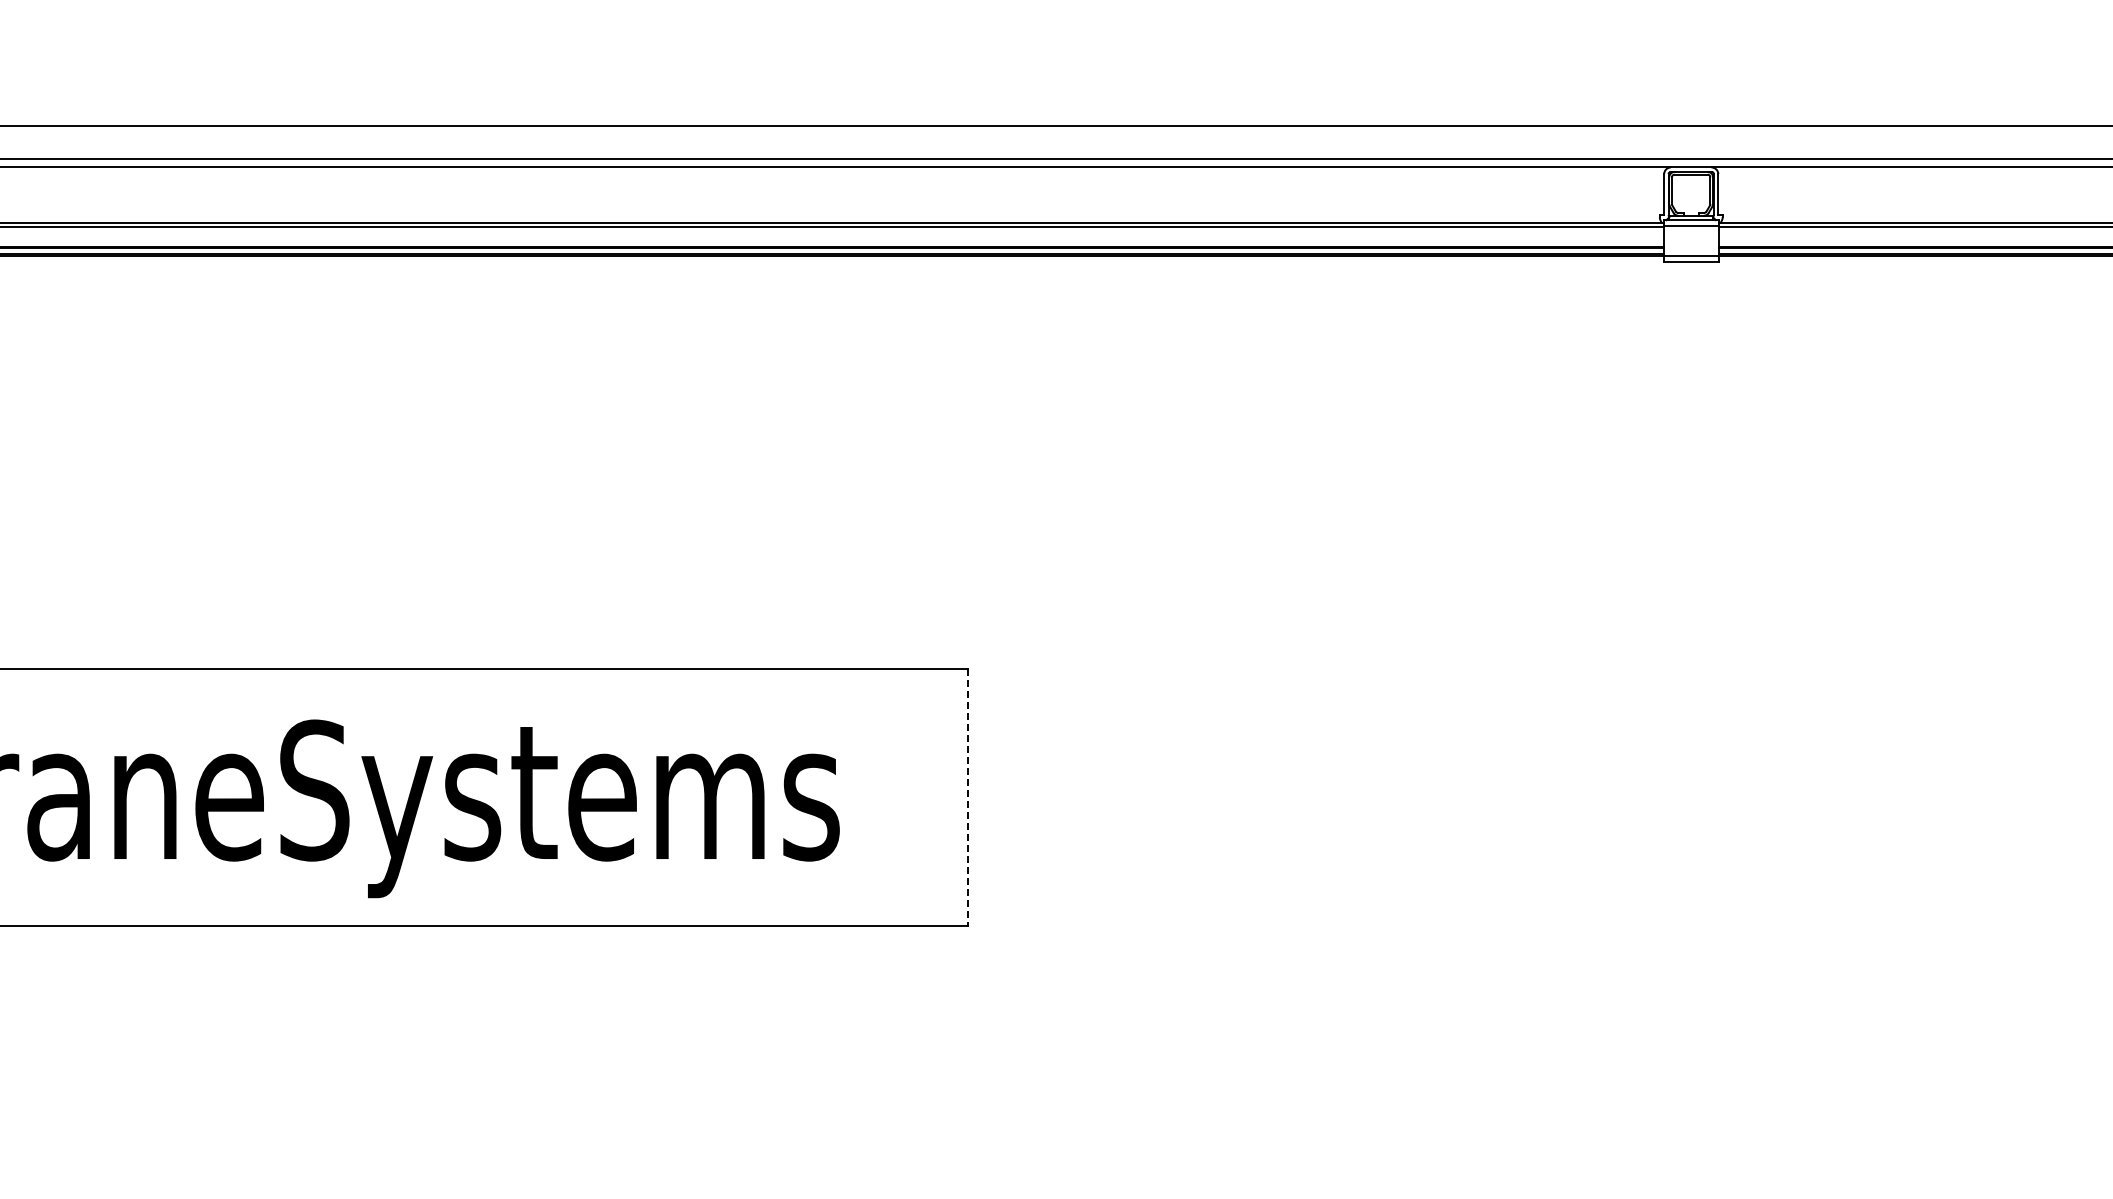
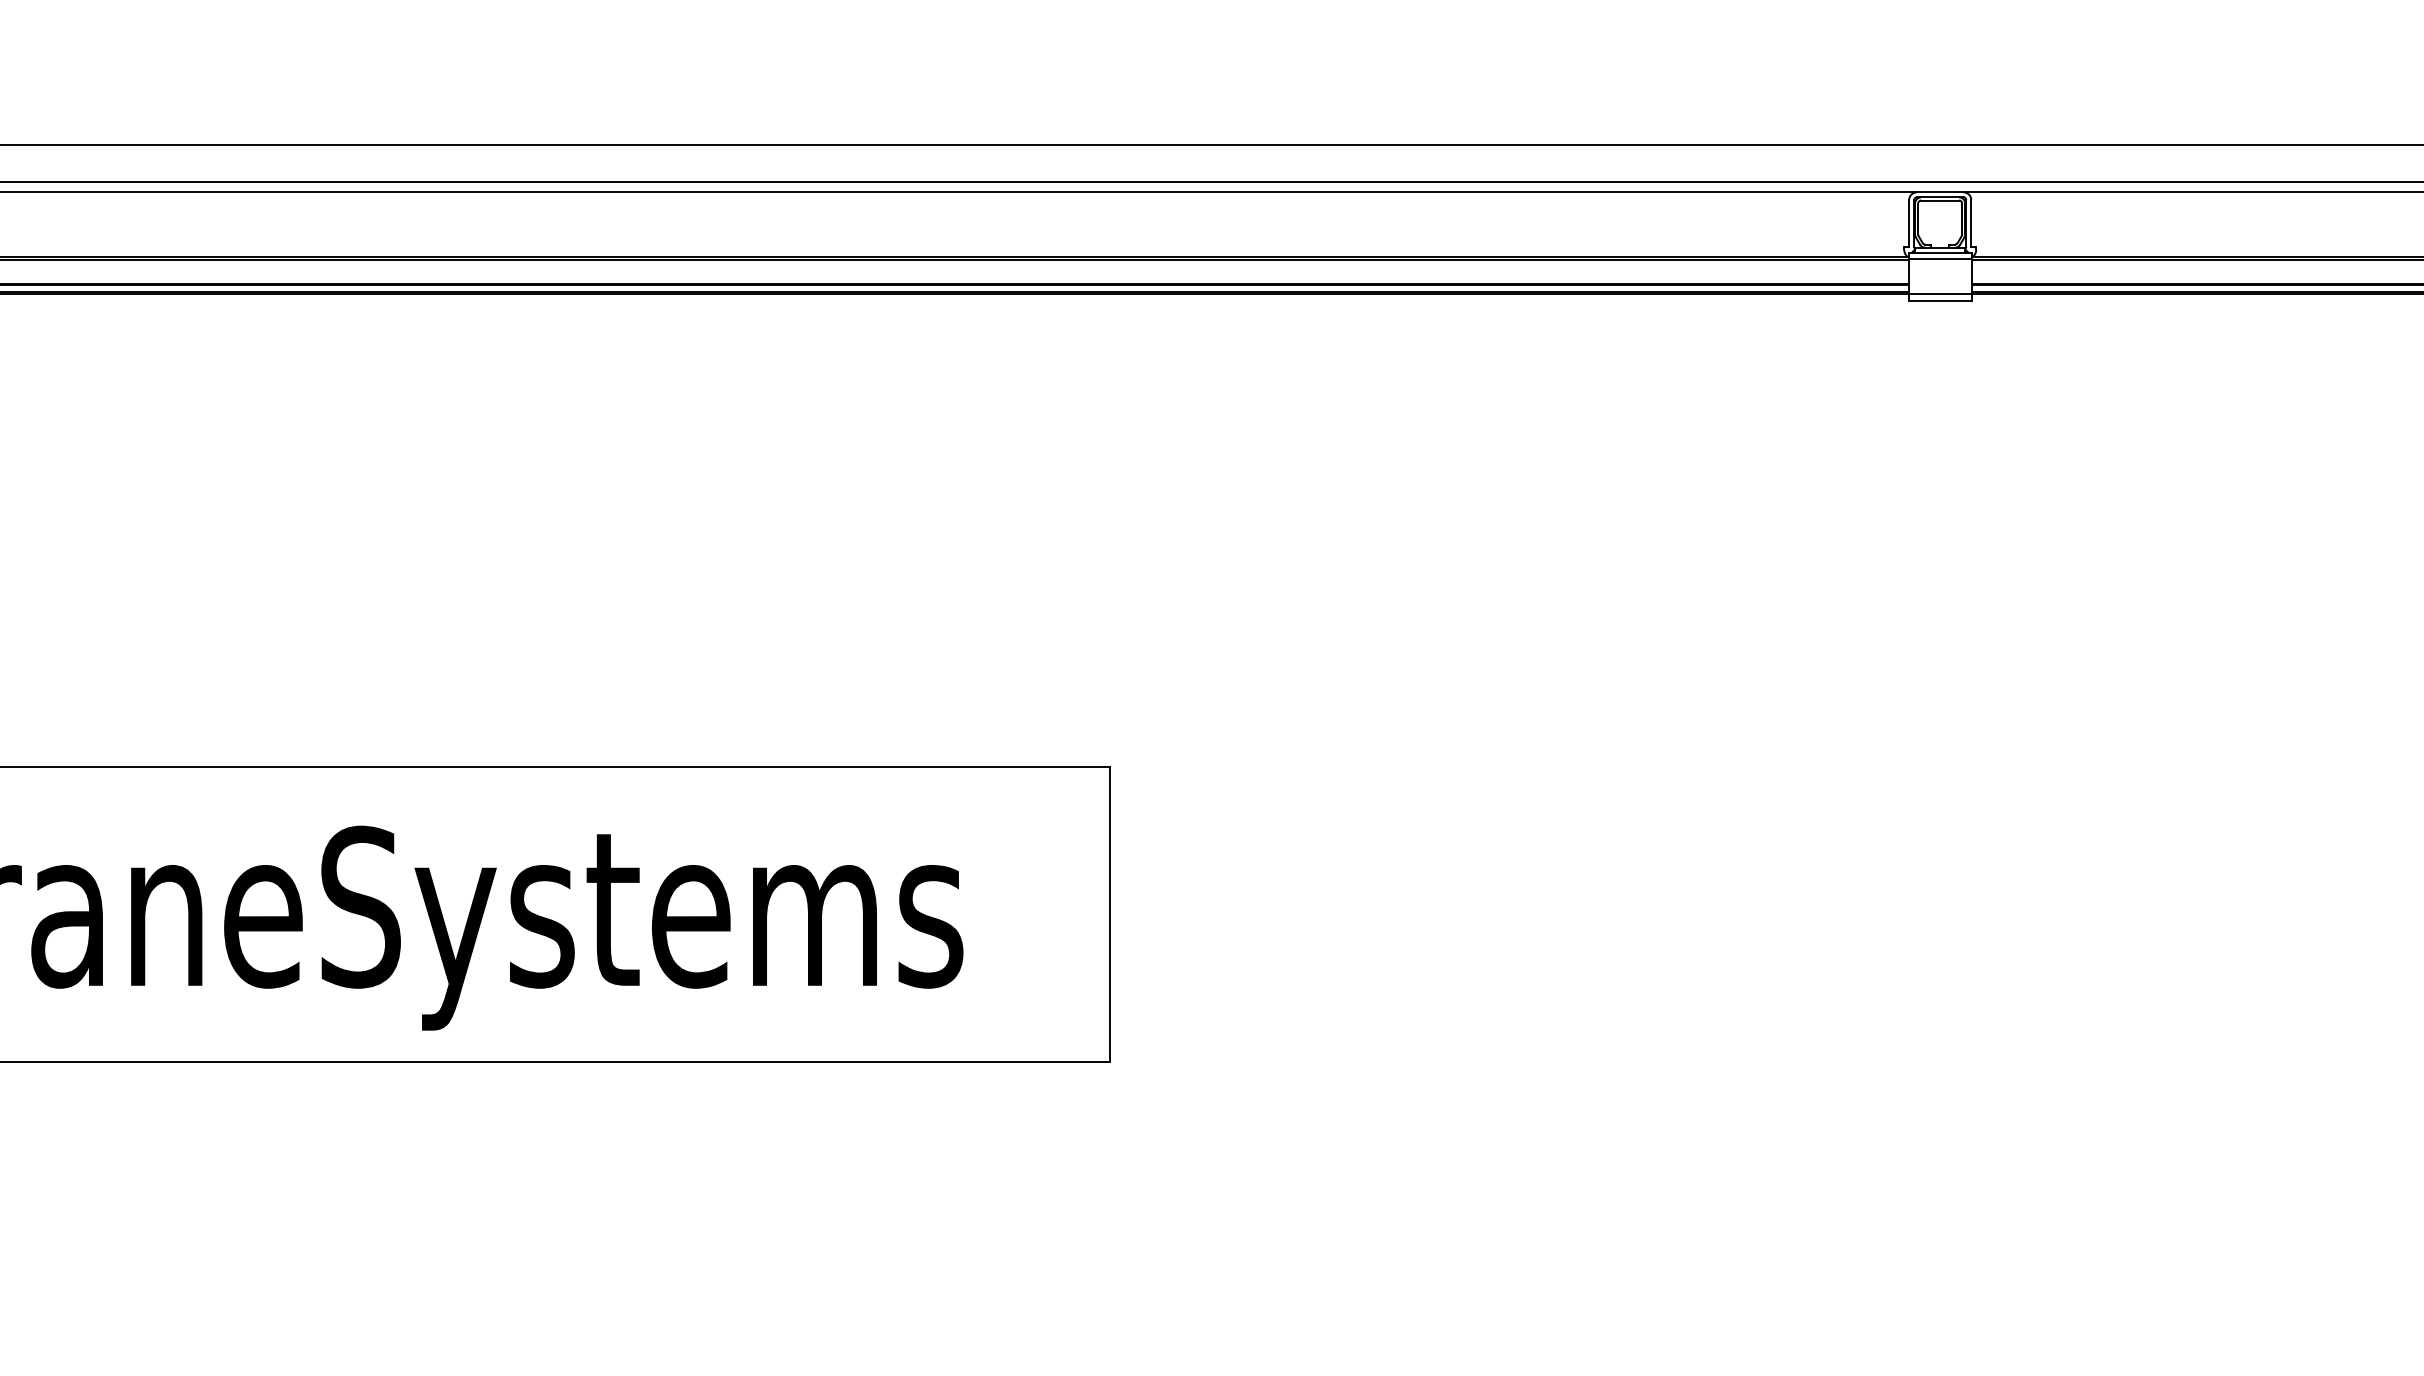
line: (967, 797) -> (1109, 915), dashed -> solid

